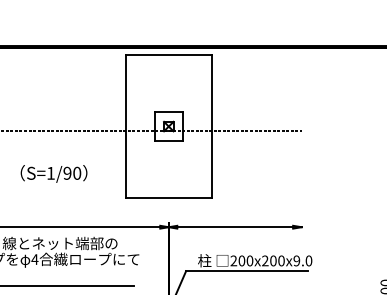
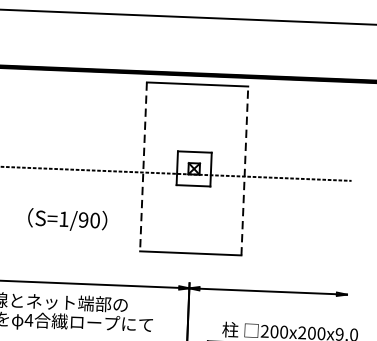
line: (211, 126) -> (244, 170), solid -> dashed
line: (126, 127) -> (143, 167), solid -> dashed
text: (53, 173) -> (67, 219), moved

